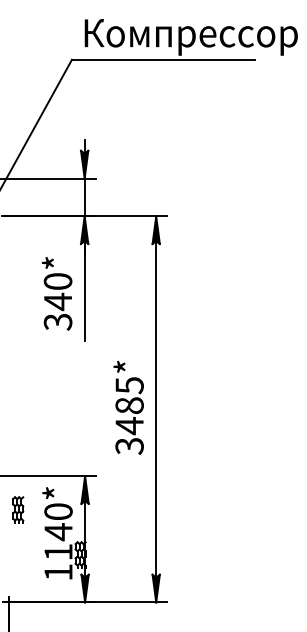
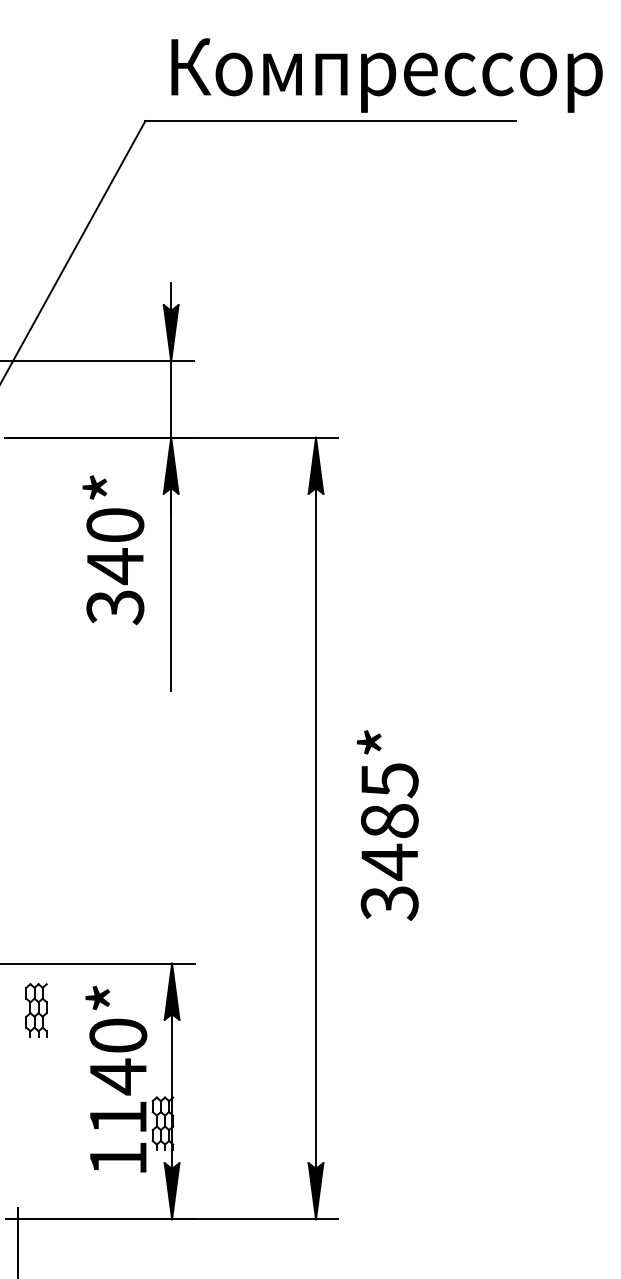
text: (57, 293) -> (114, 549), moved
text: (128, 407) -> (387, 824), moved
part: (18, 509) -> (37, 1008), moved

